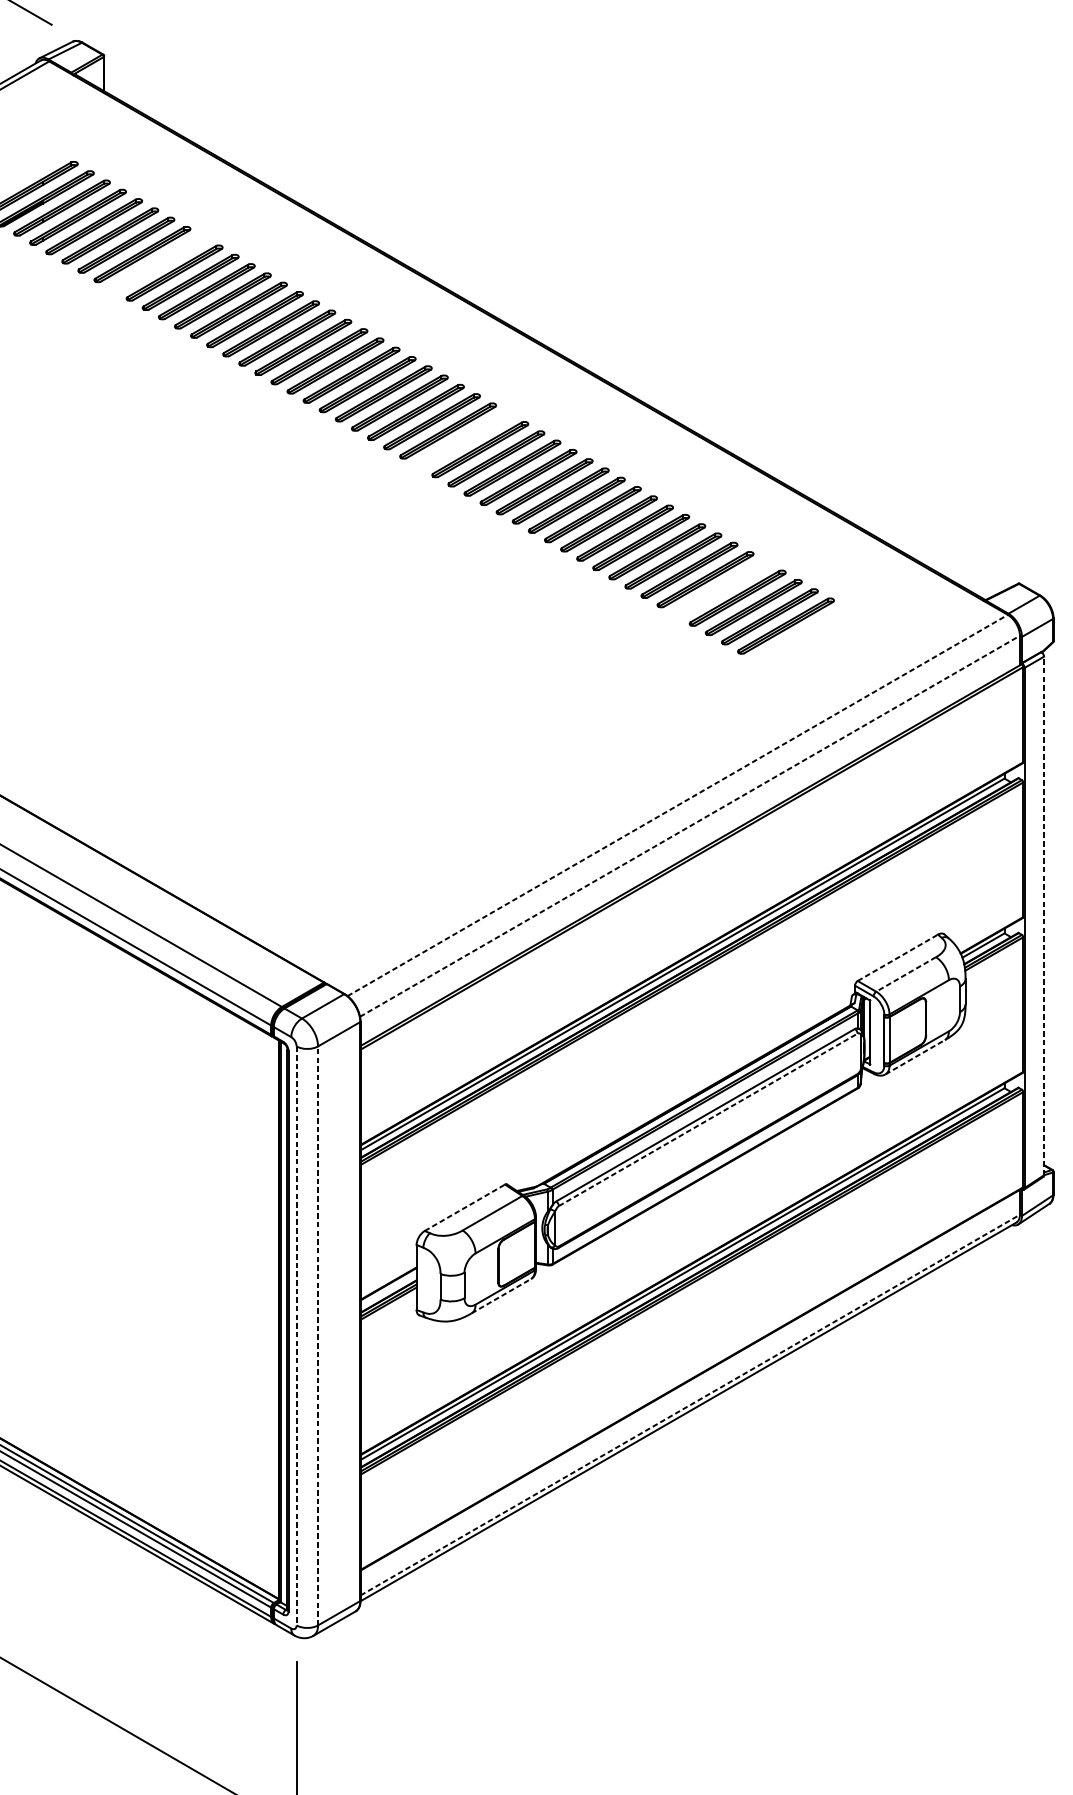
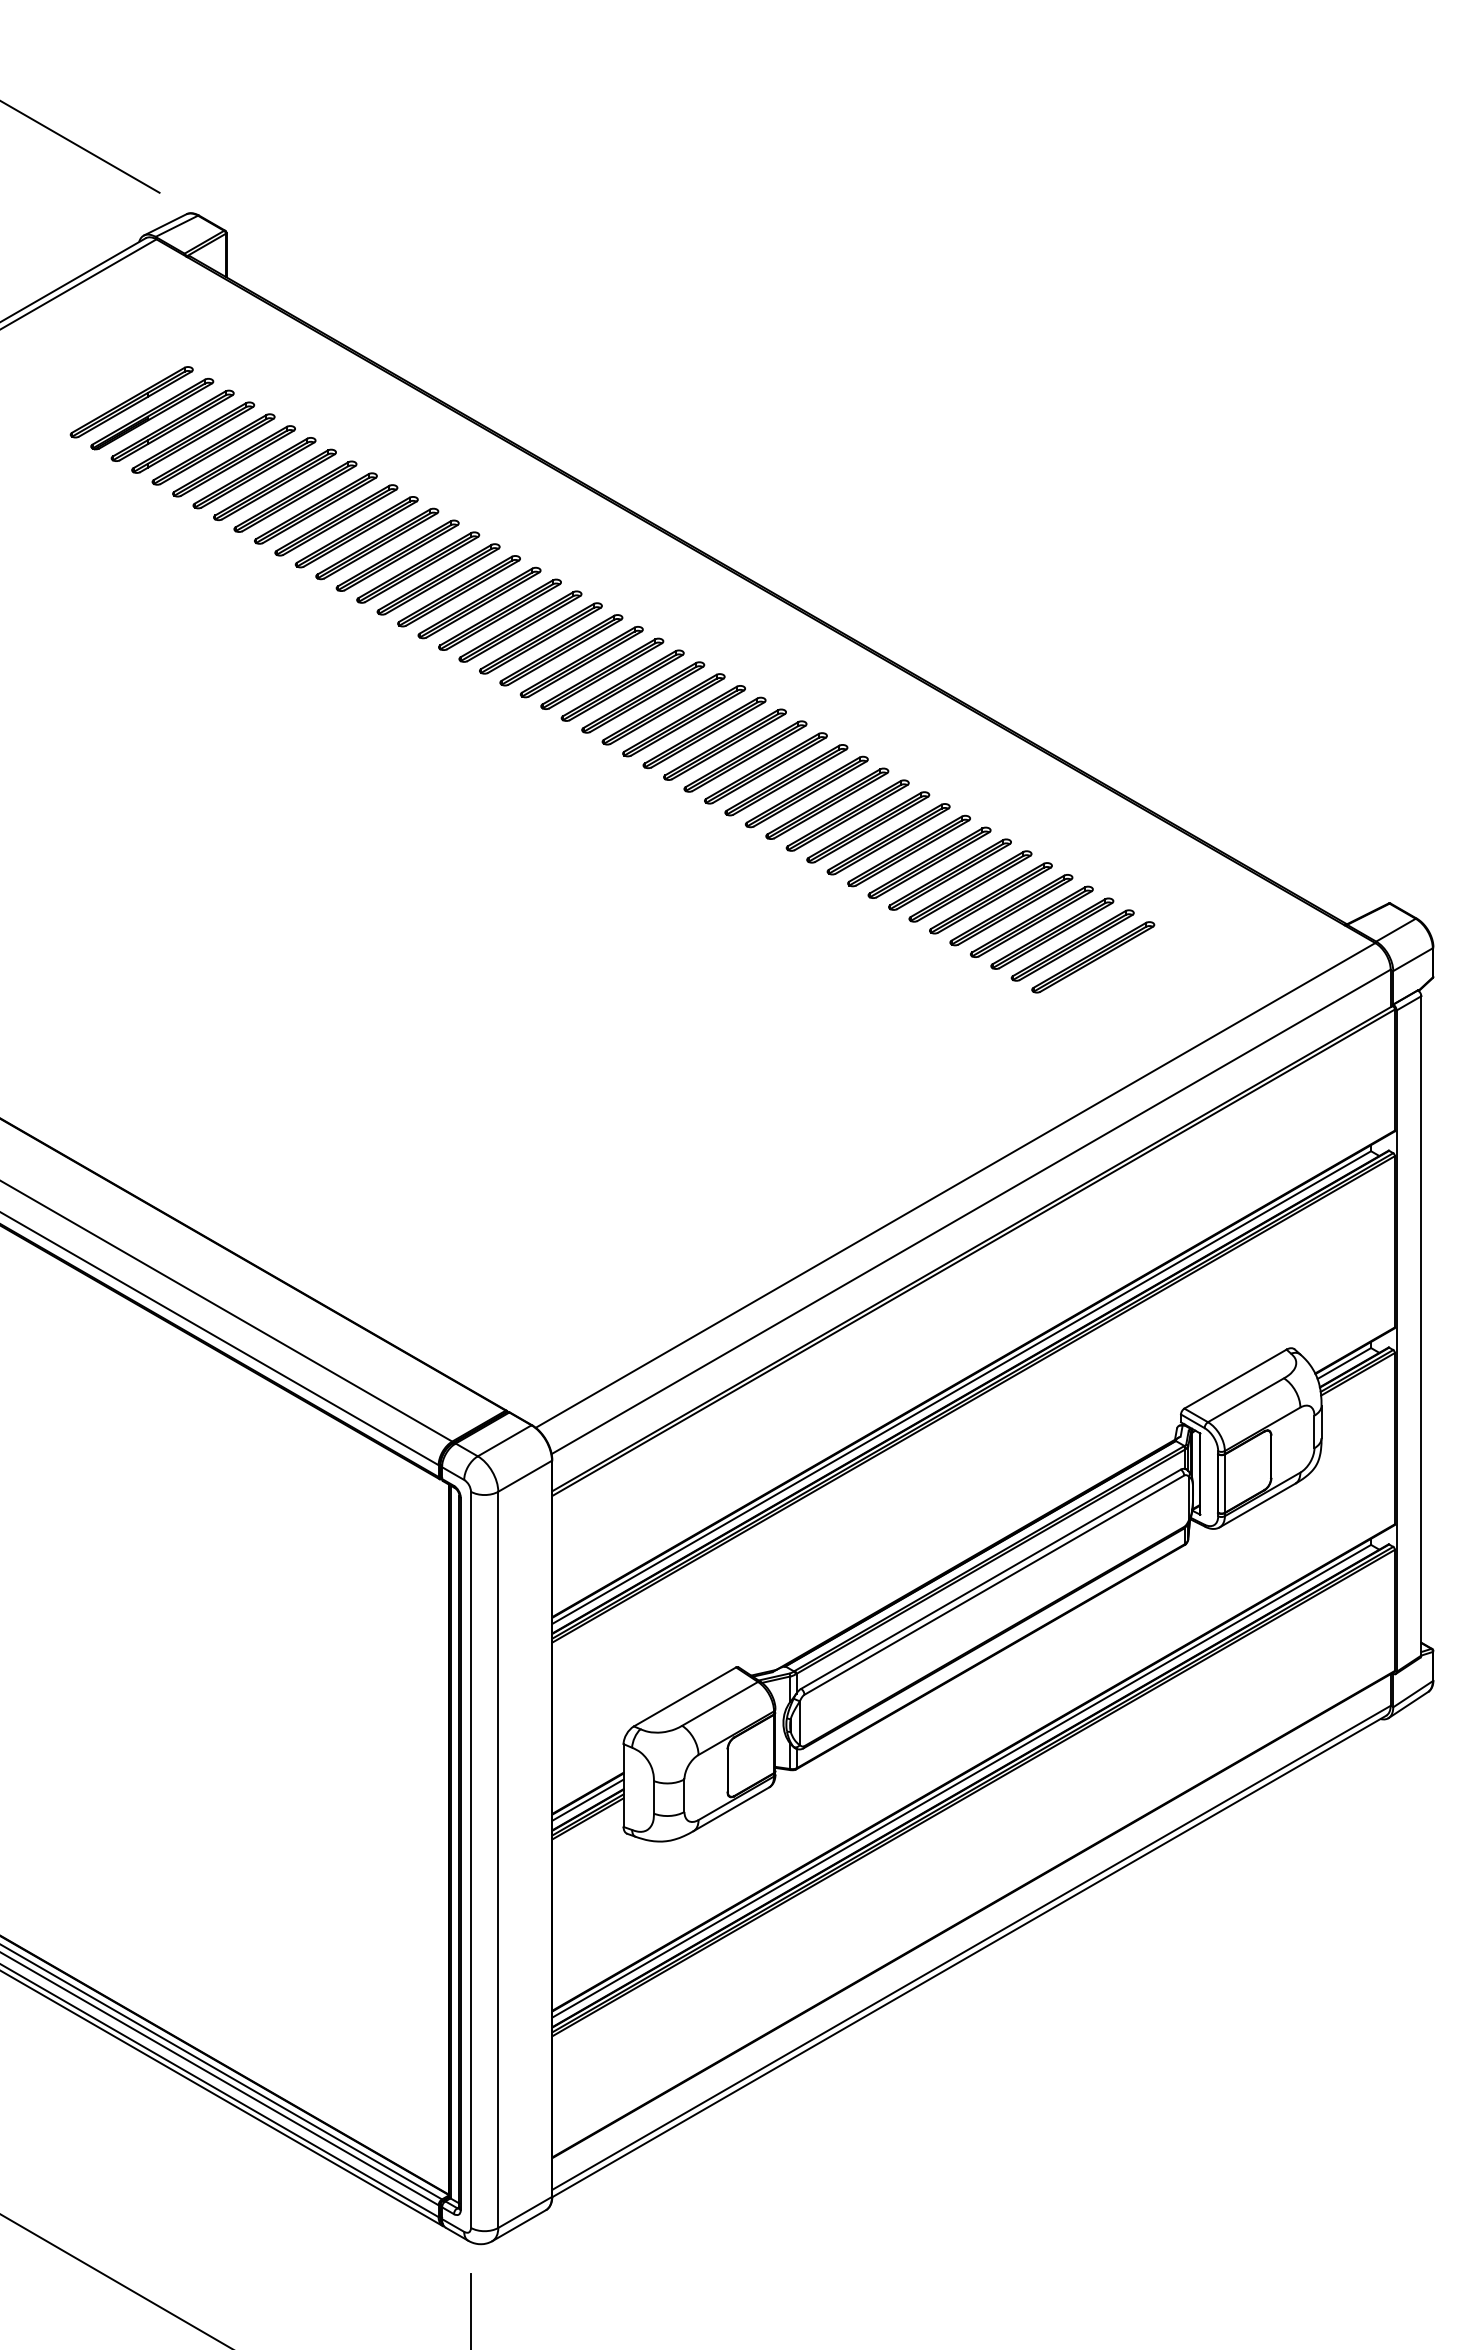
part: (158, 263) -> (295, 496), added
part: (463, 440) -> (683, 721), added
part: (721, 589) -> (1011, 910), added
line: (677, 805) -> (955, 1185), dashed -> solid
line: (690, 825) -> (971, 1211), dashed -> solid
line: (1044, 915) -> (1421, 1325), dashed -> solid
line: (897, 958) -> (1235, 1379), dashed -> solid
line: (905, 974) -> (1245, 1400), dashed -> solid
line: (915, 1057) -> (1257, 1505), dashed -> solid
line: (708, 1119) -> (994, 1584), dashed -> solid
line: (465, 1207) -> (685, 1696), dashed -> solid
line: (388, 1288) -> (587, 1799), added
line: (501, 1296) -> (731, 1809), dashed -> solid
line: (318, 1335) -> (498, 1859), dashed -> solid
line: (297, 1336) -> (471, 1860), dashed -> solid
line: (690, 1404) -> (971, 1947), dashed -> solid

